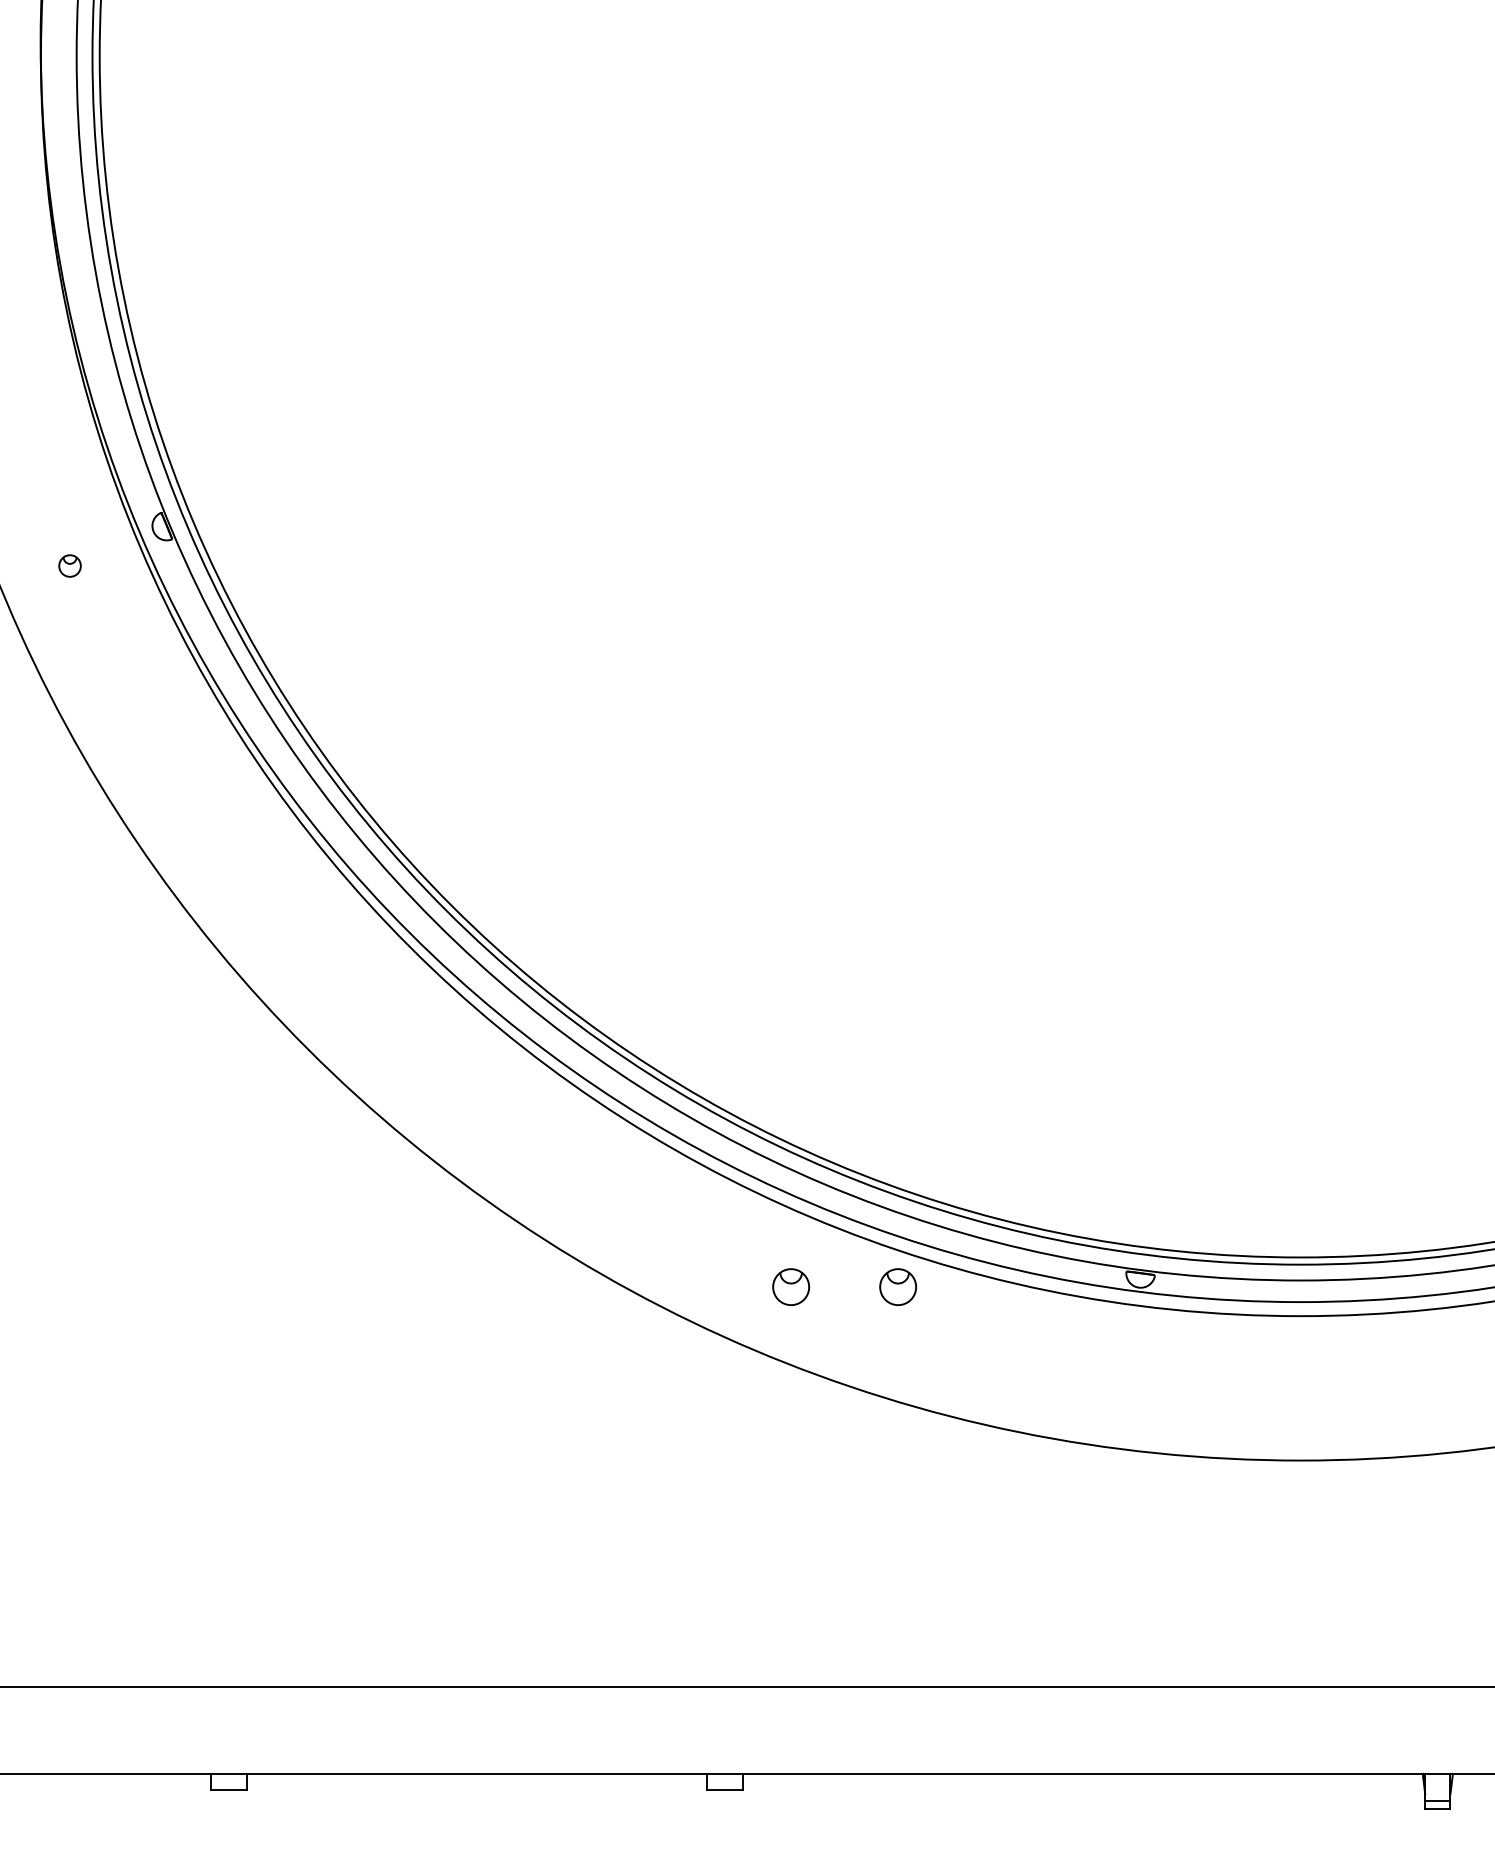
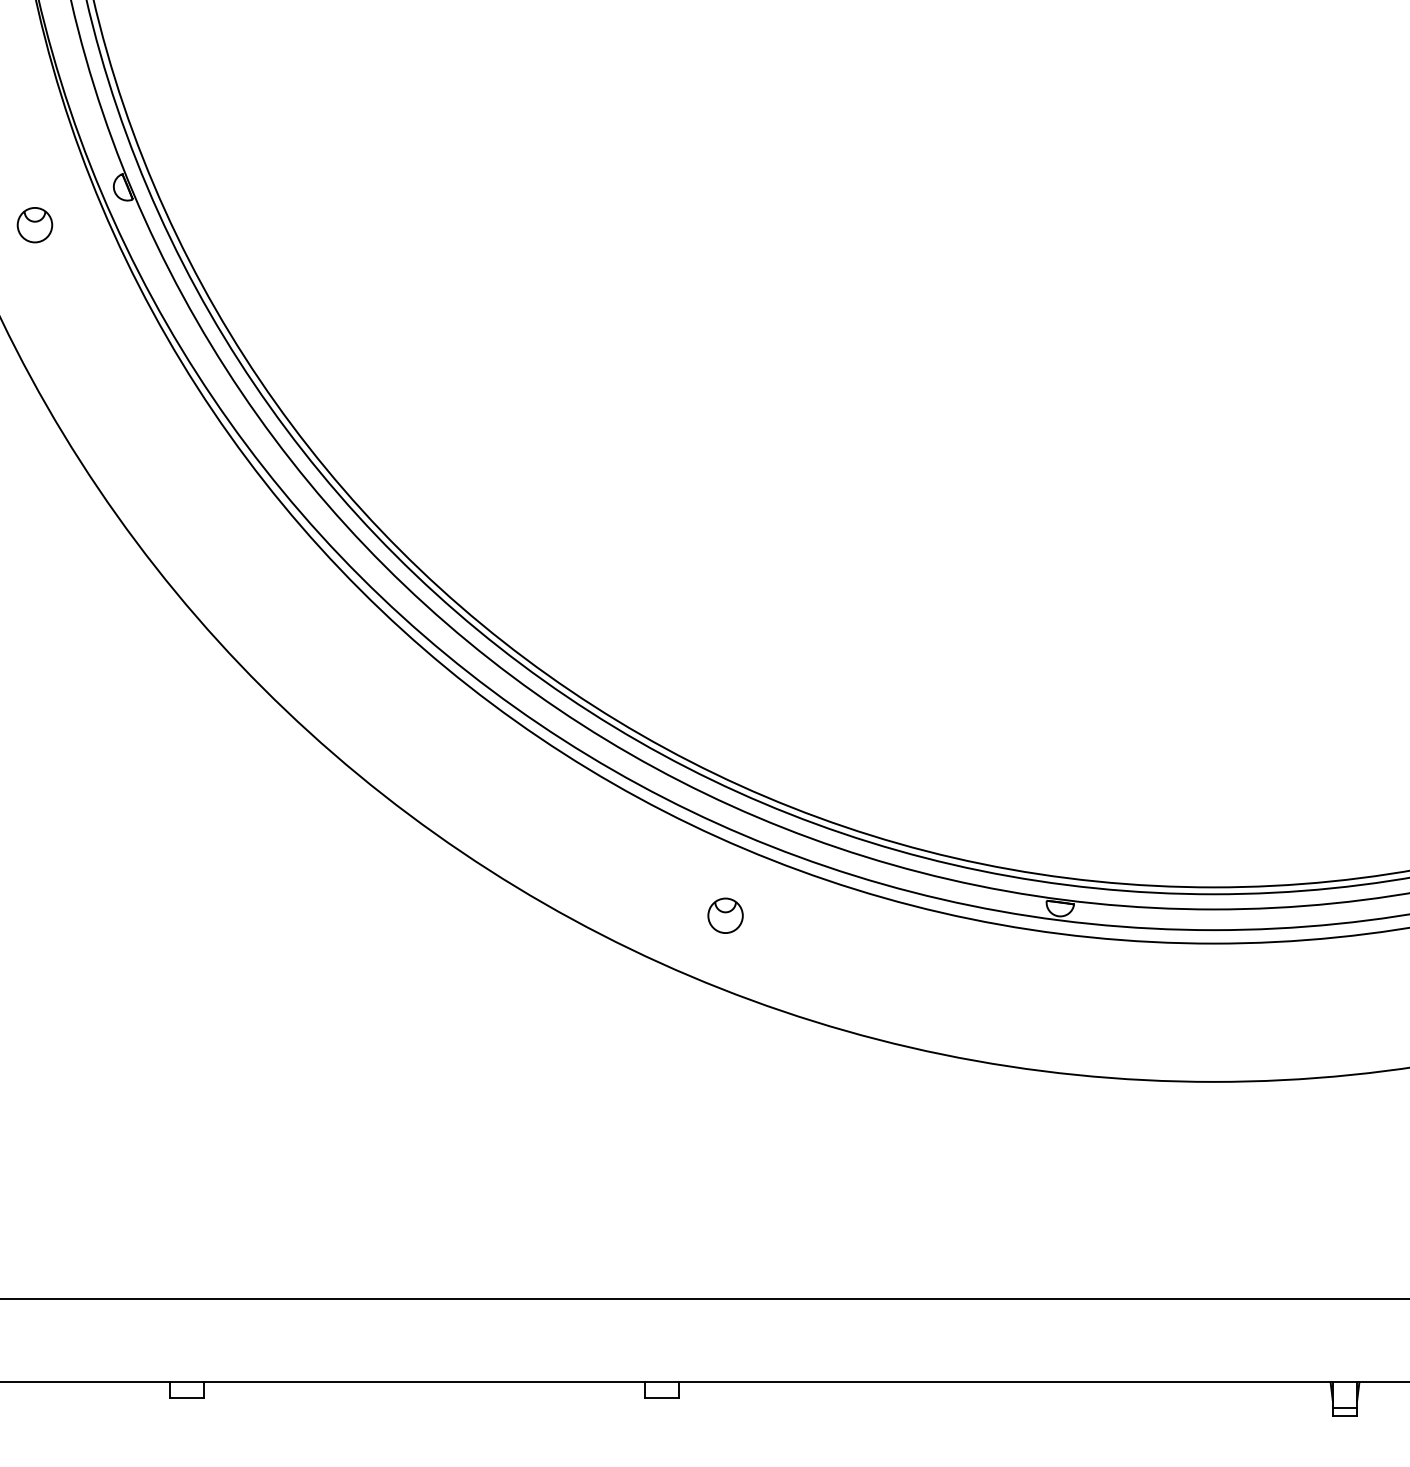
part: (69, 565) -> (34, 224), size x1.67
part: (897, 1286) -> (827, 915), removed

